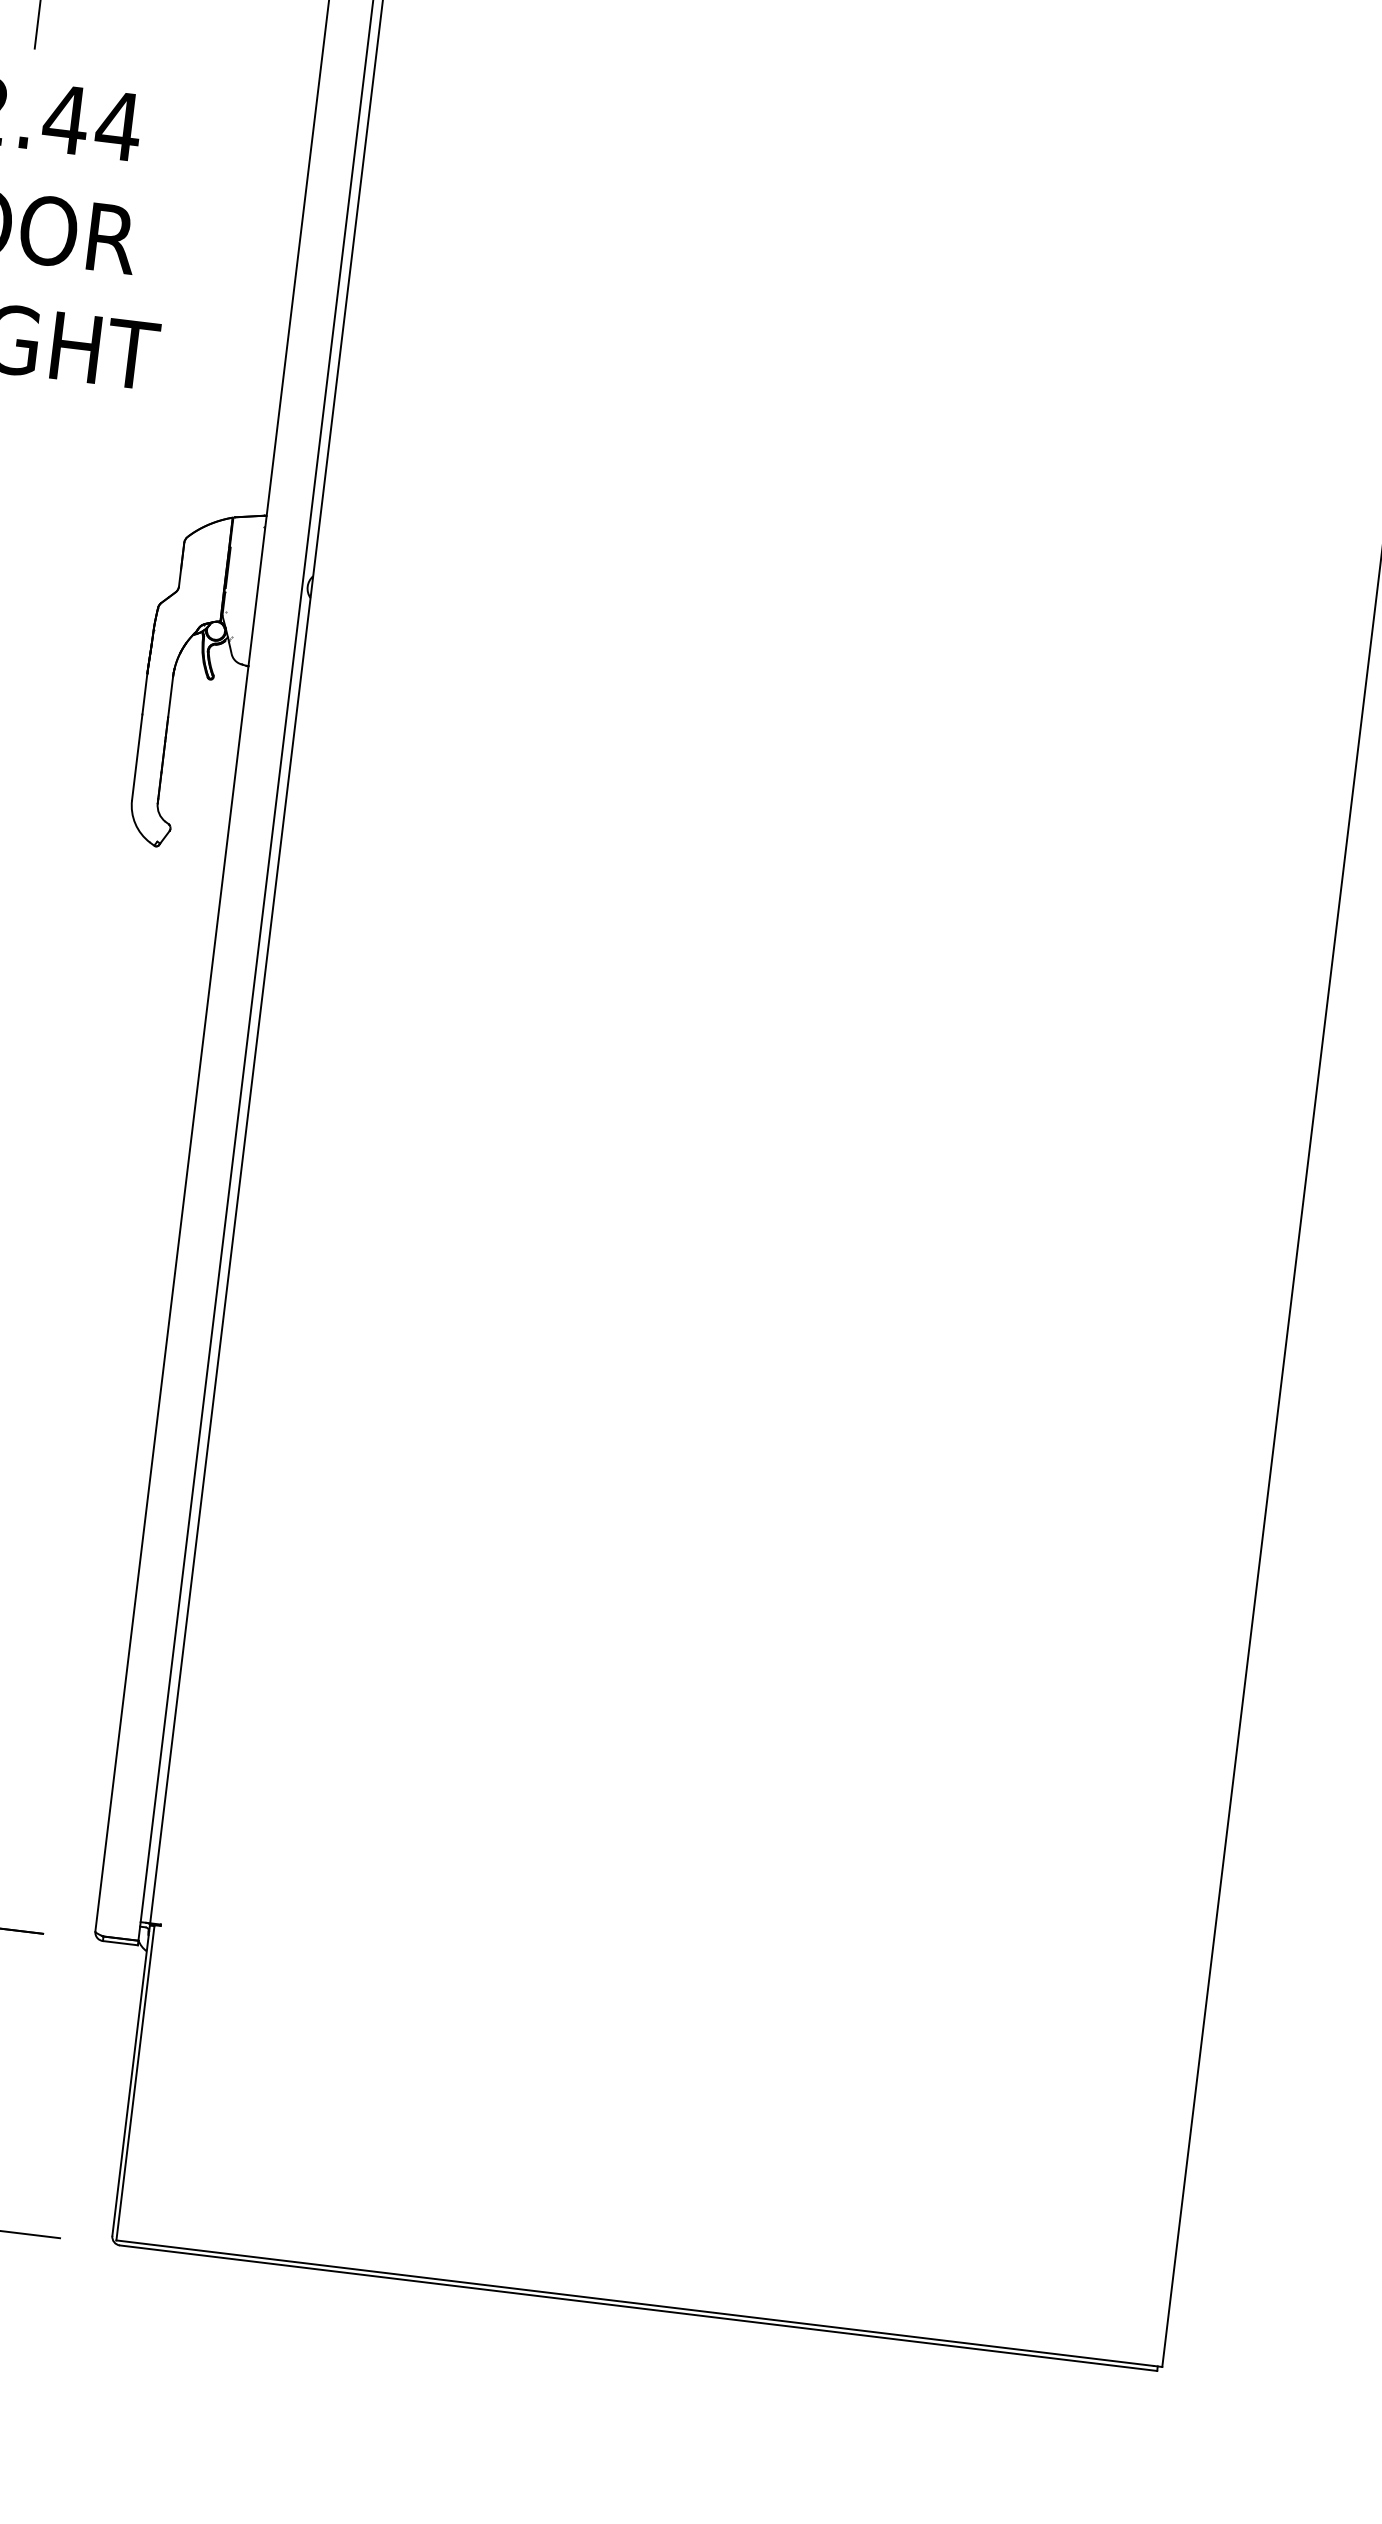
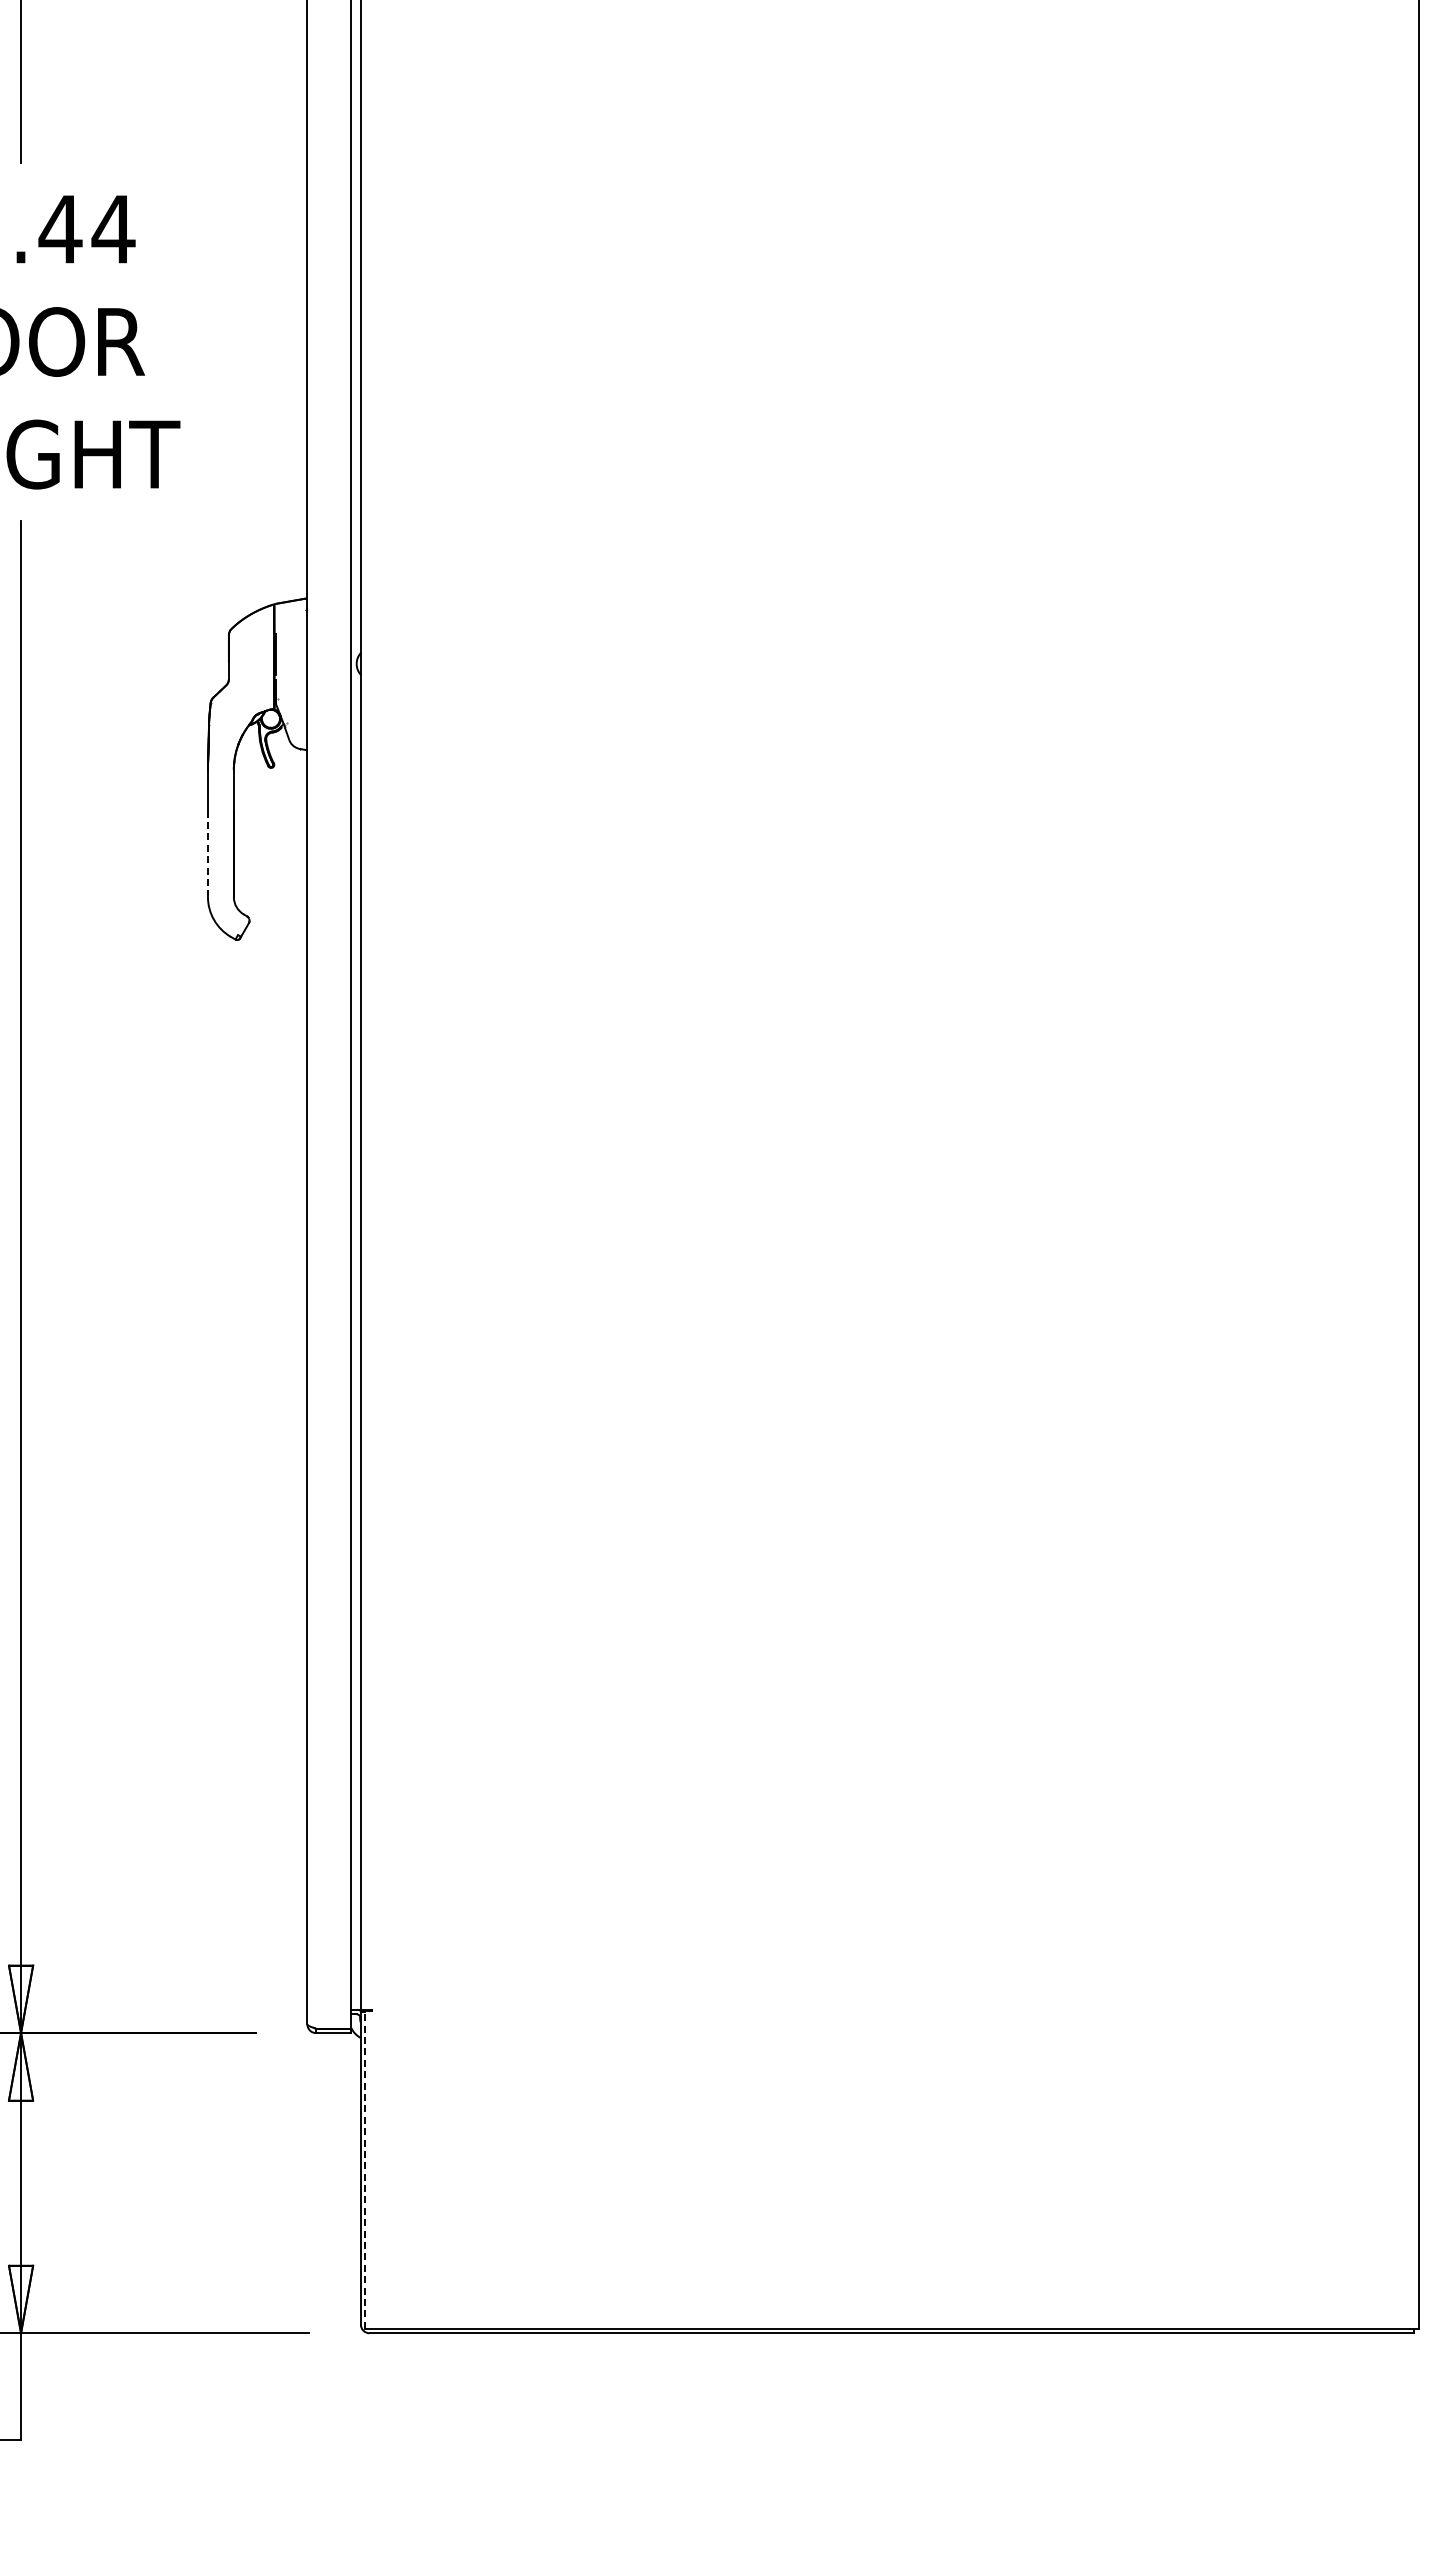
line: (136, 757) -> (207, 854), solid -> dashed
line: (135, 2082) -> (365, 2169), solid -> dashed

